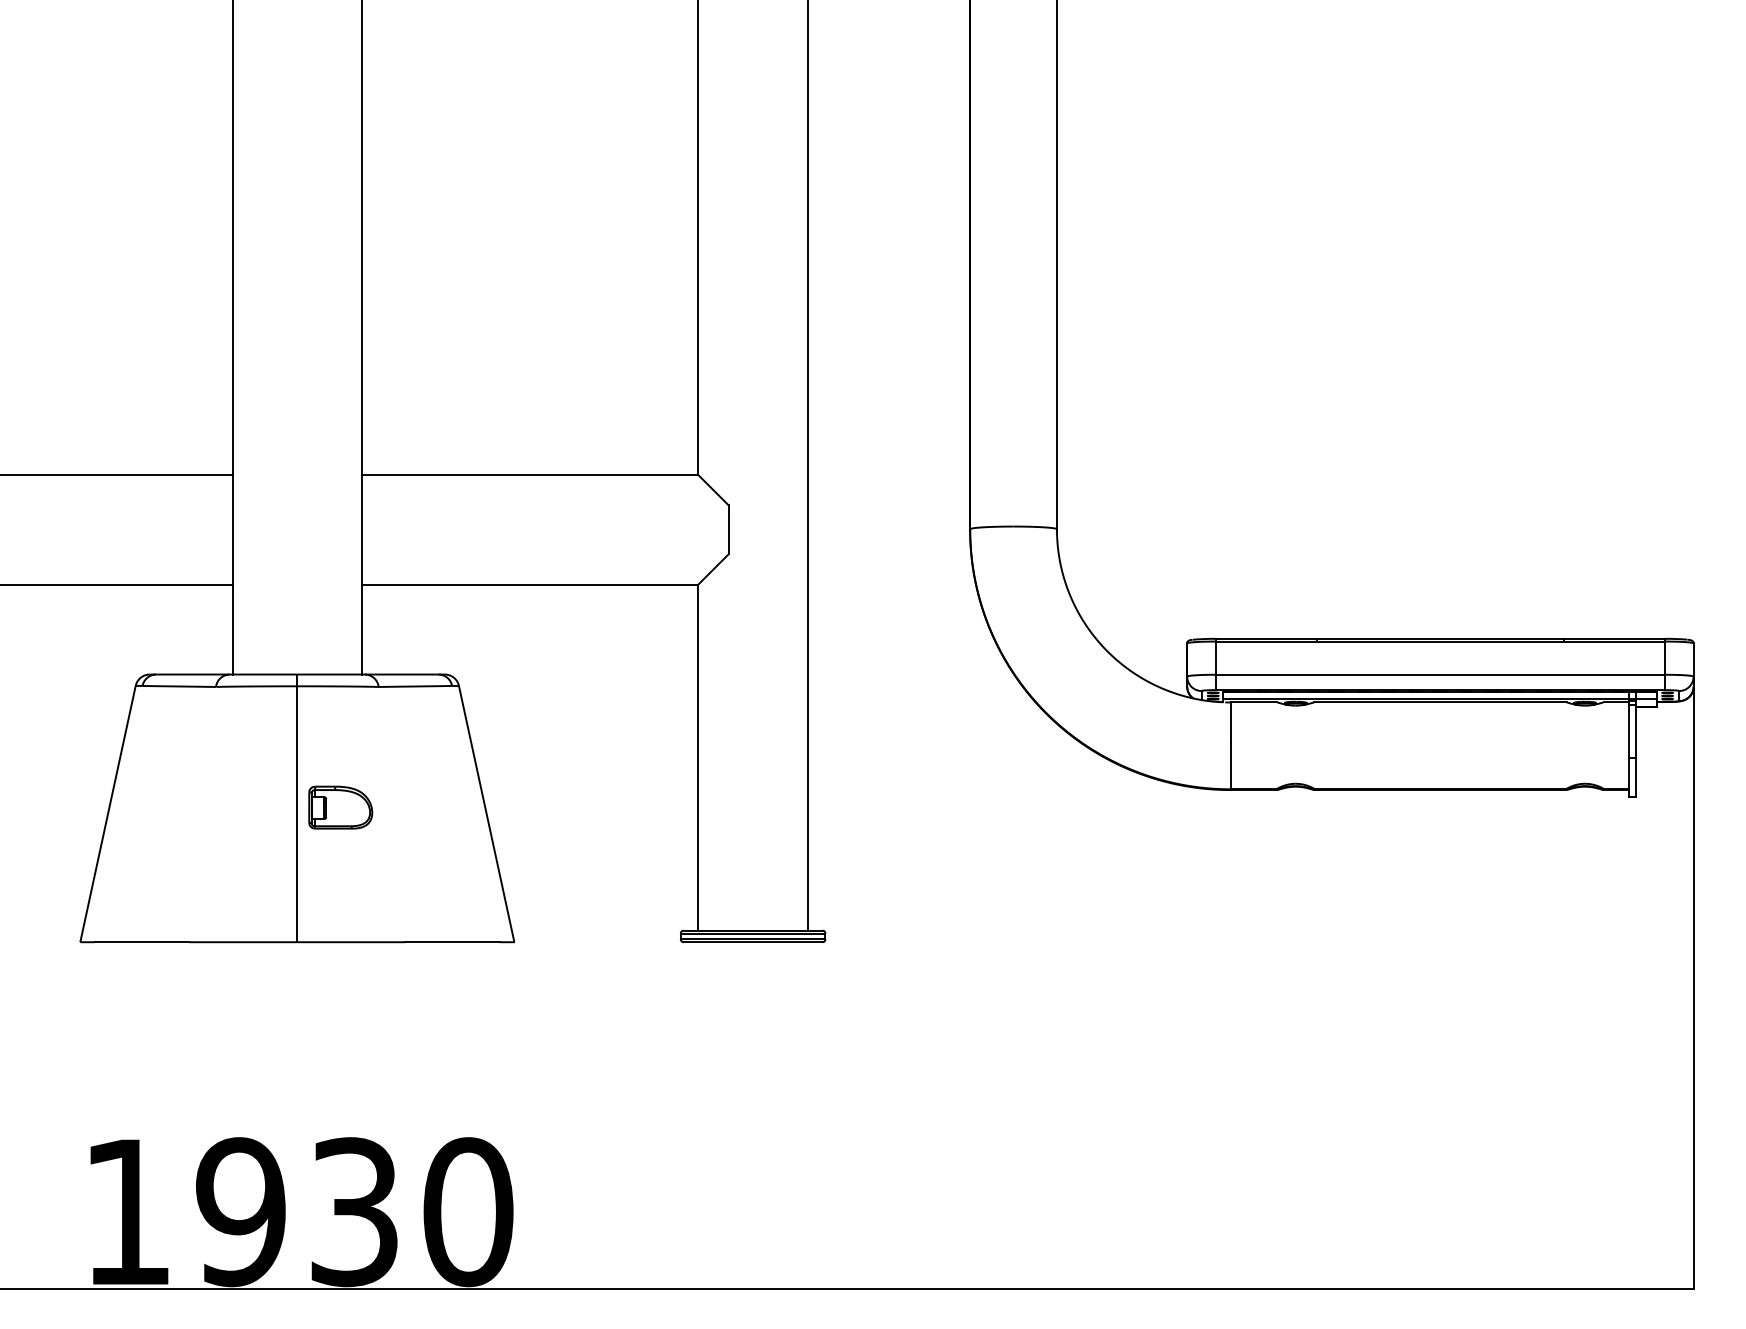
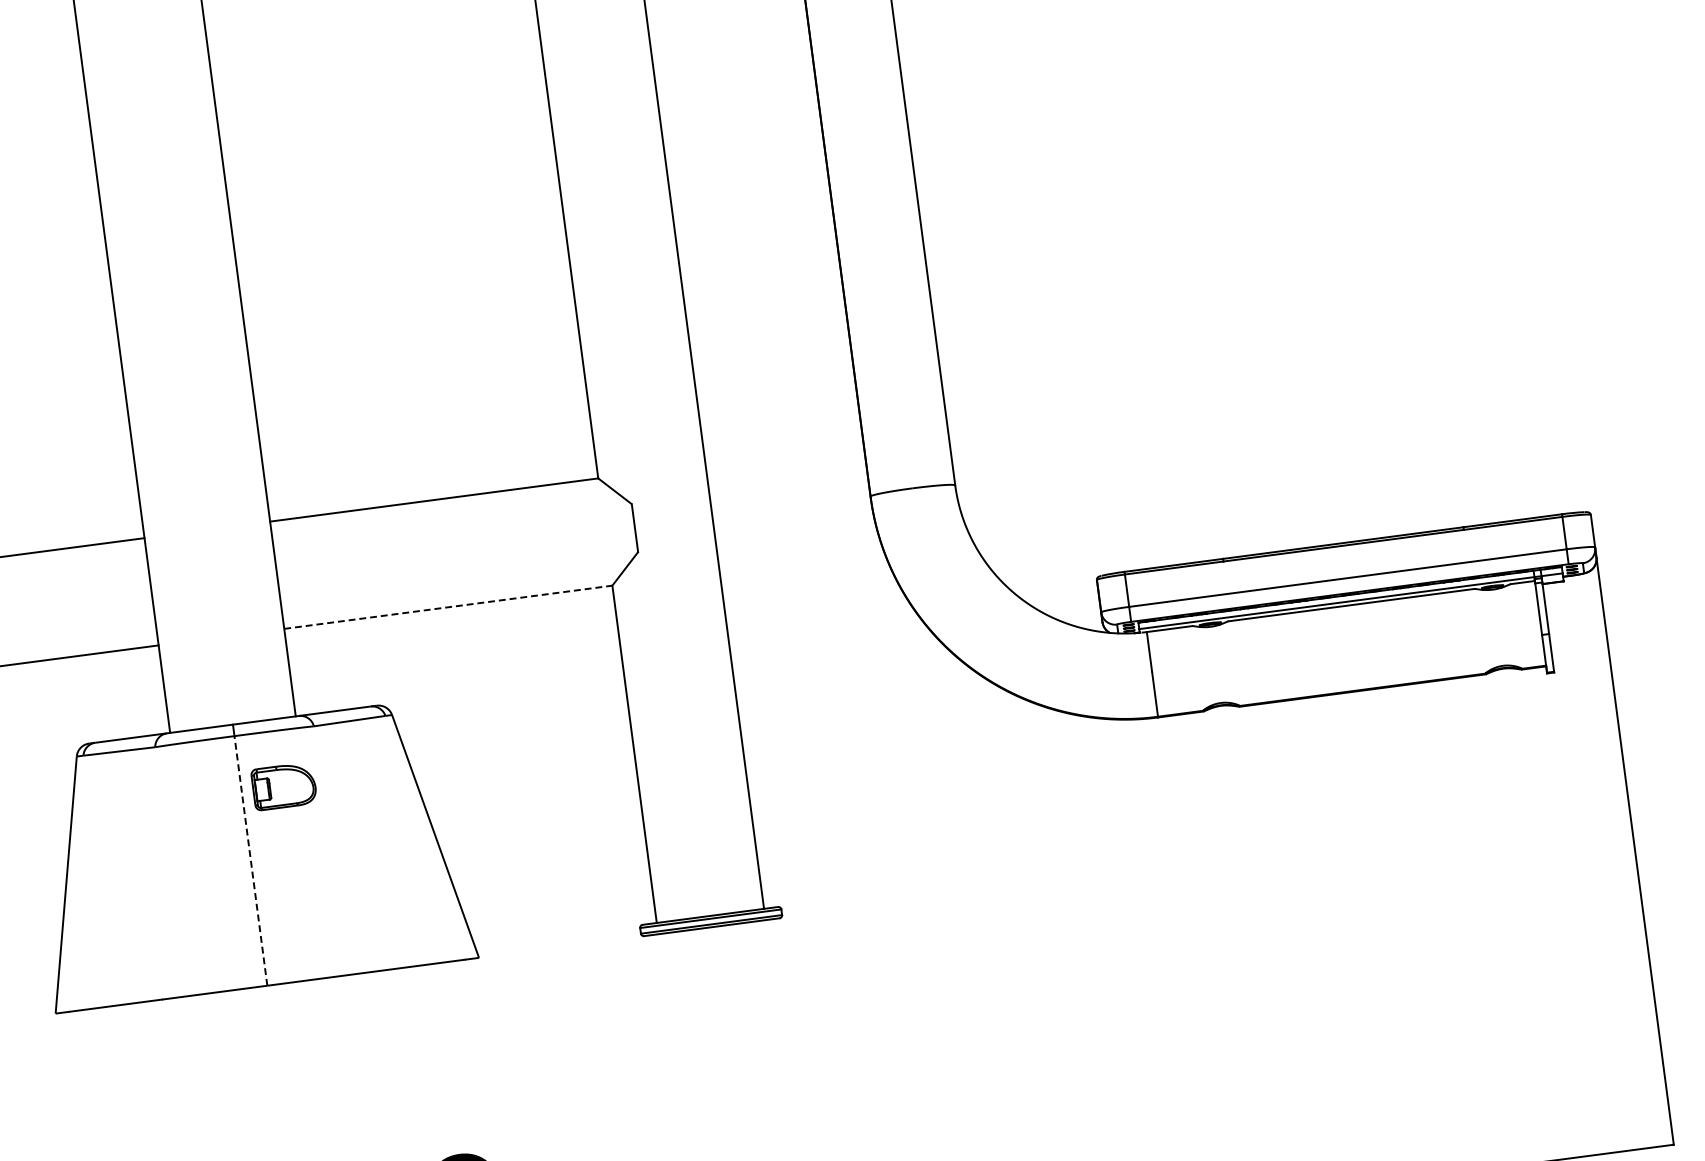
line: (530, 584) -> (448, 606), solid -> dashed
part: (340, 807) -> (283, 786), moved
line: (297, 814) -> (251, 861), solid -> dashed

